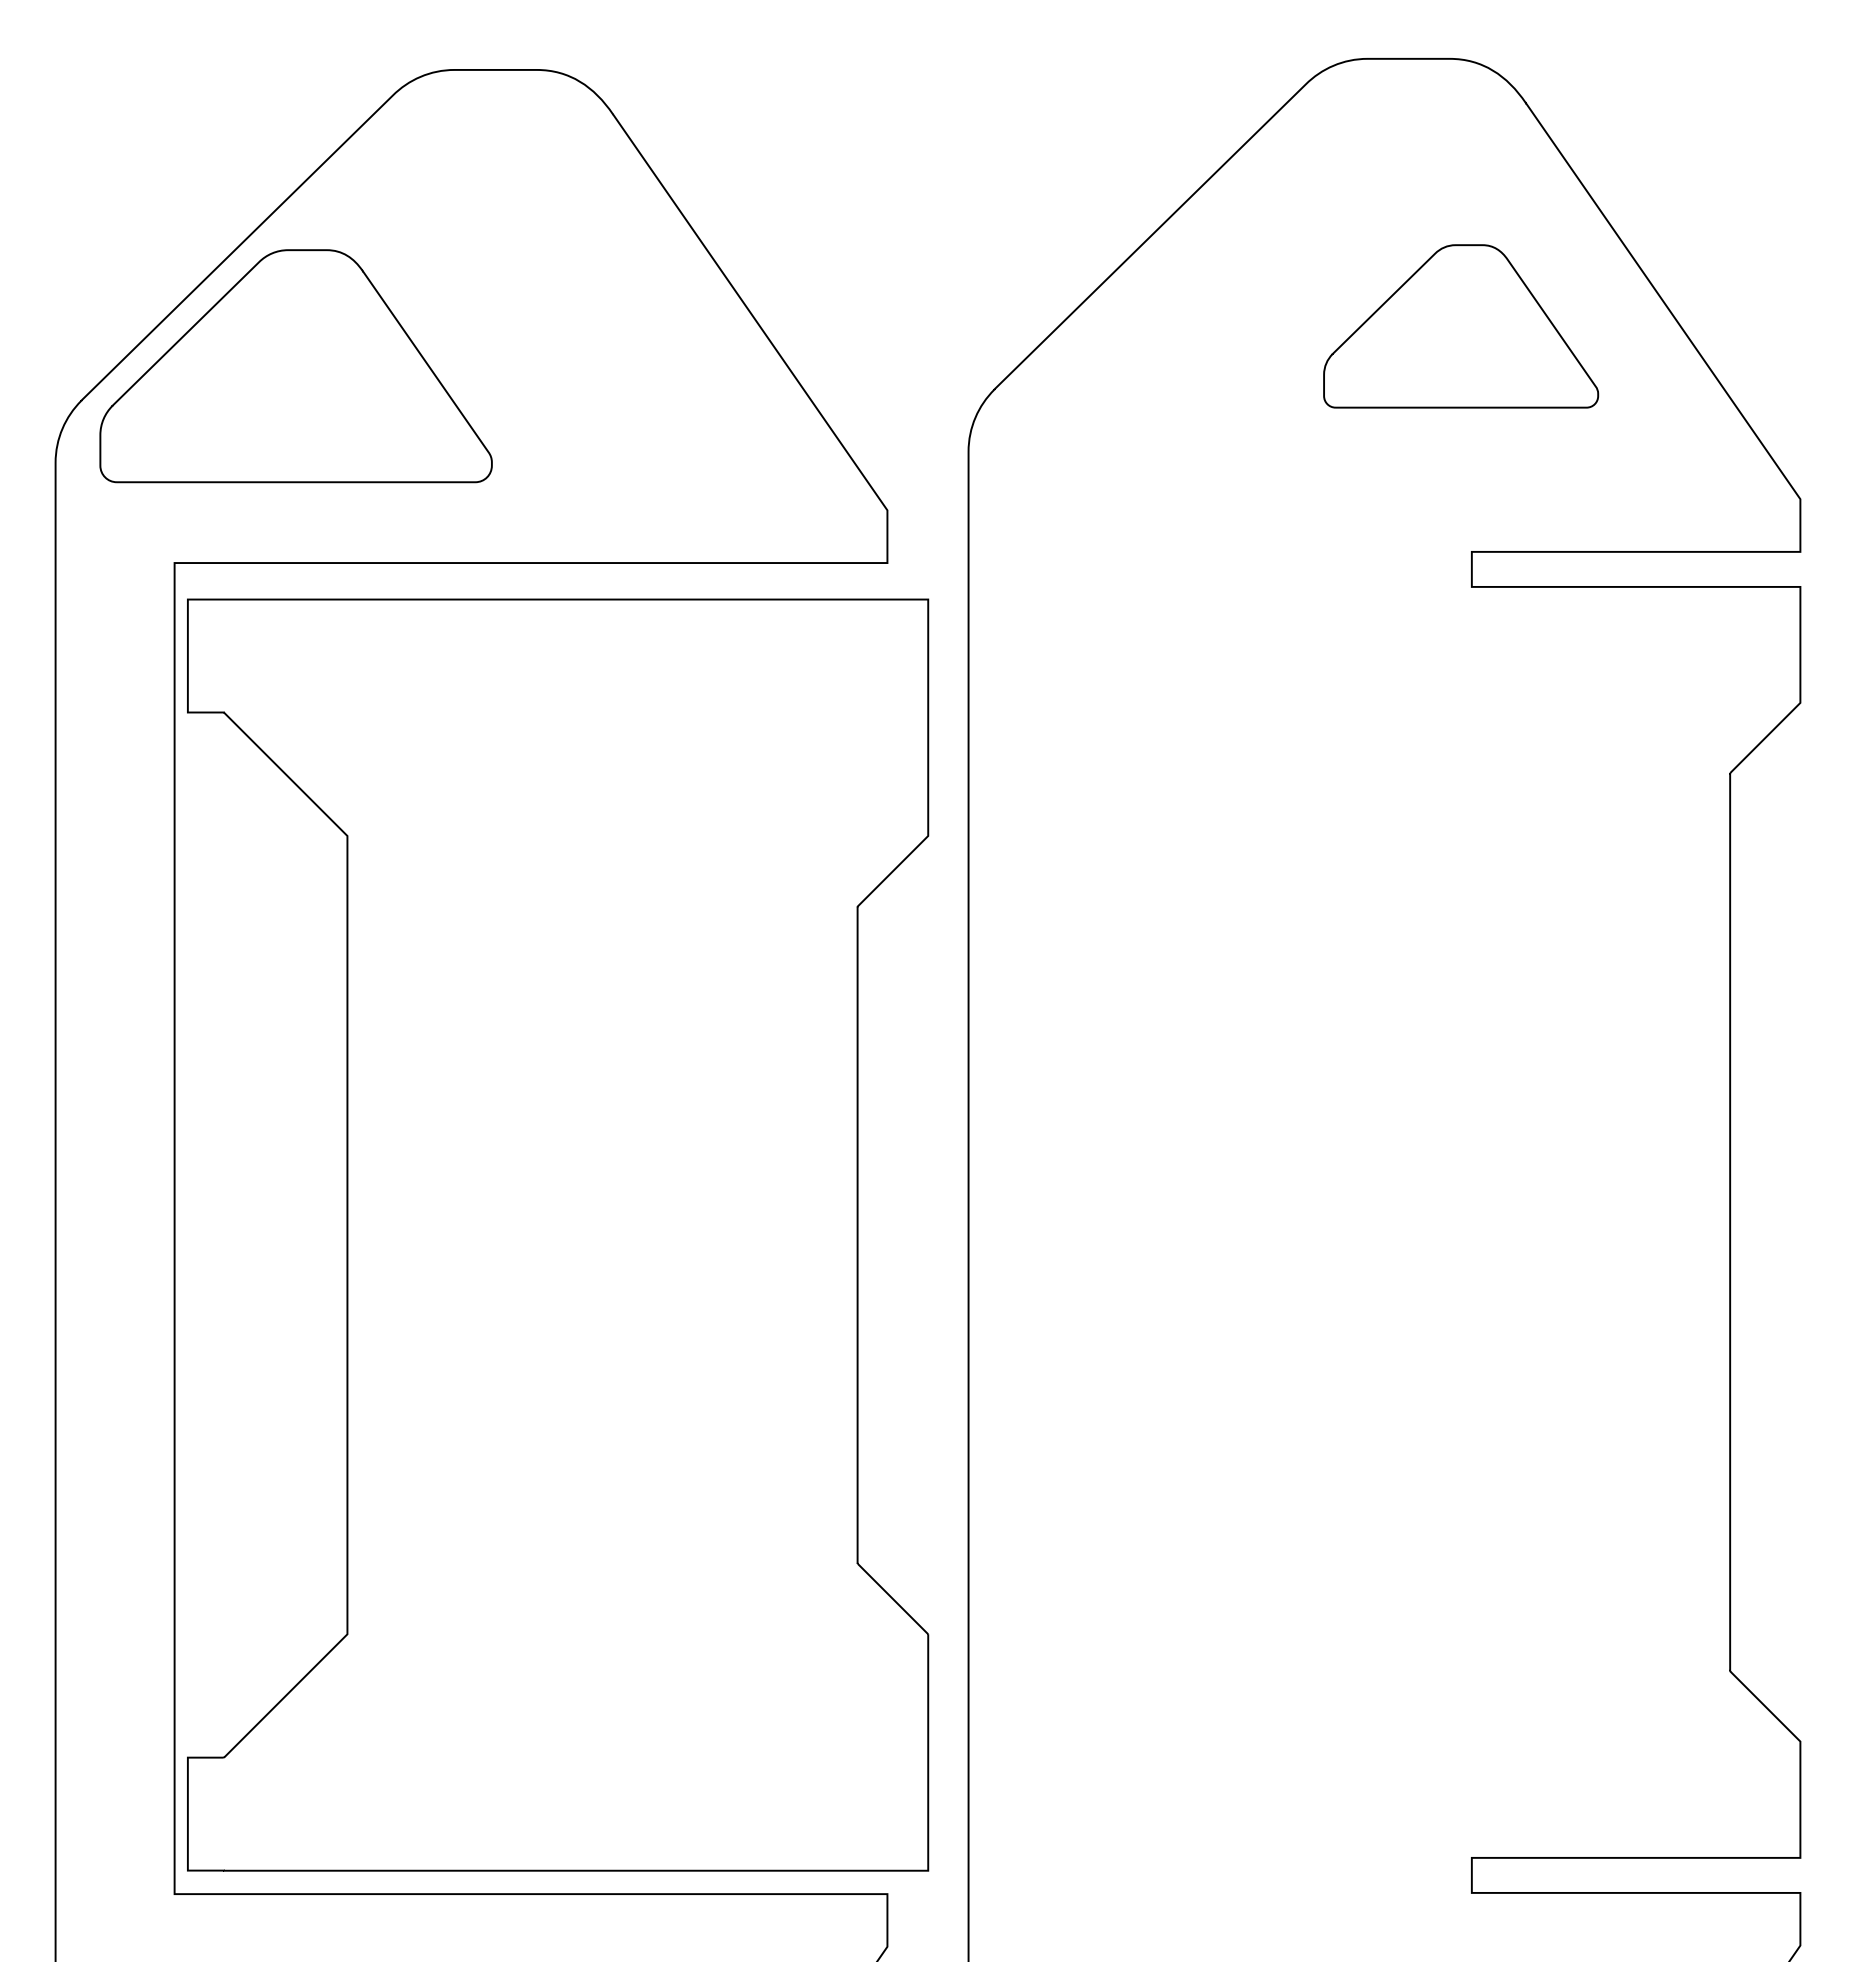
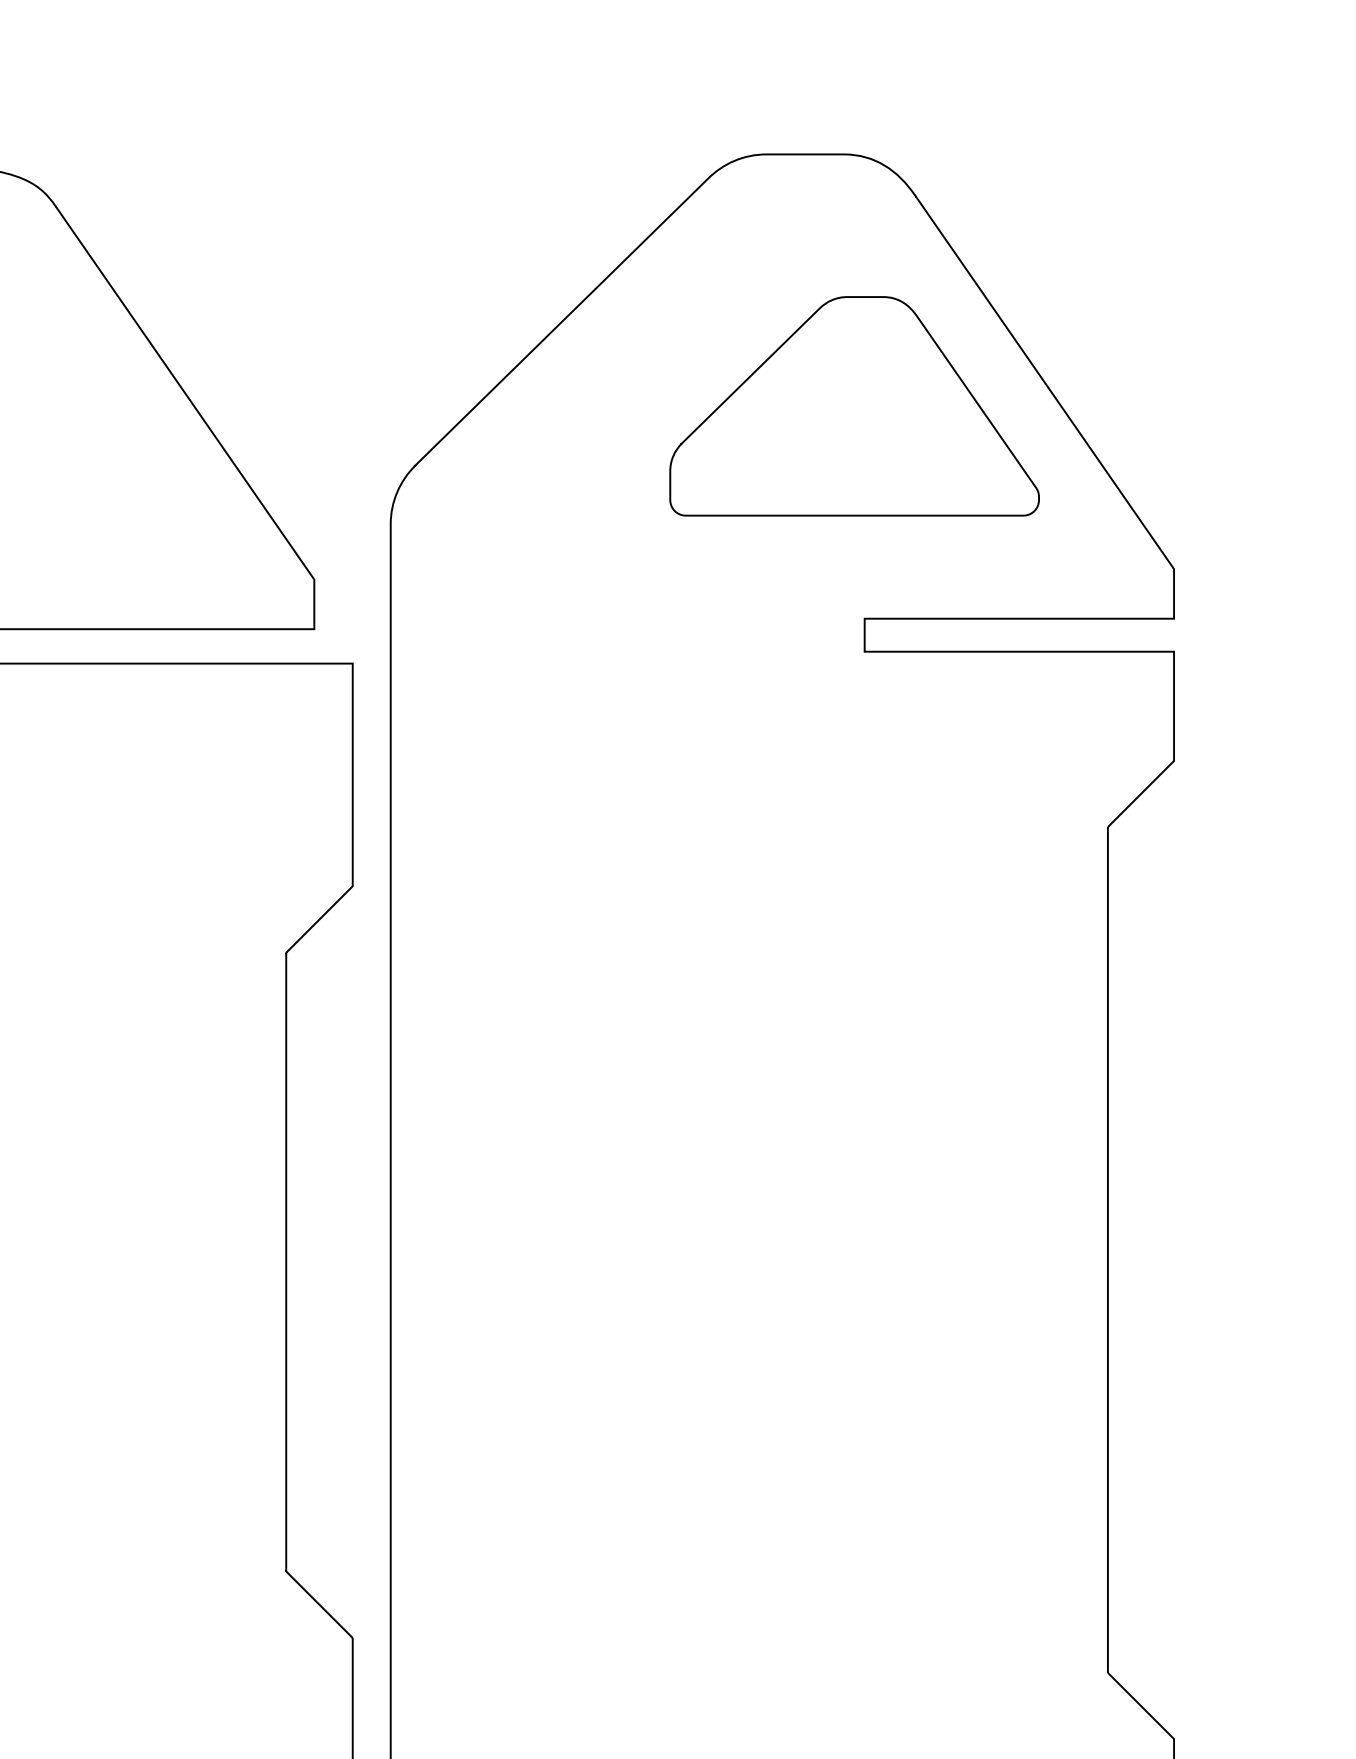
part: (1460, 326) -> (853, 406), size x1.43

